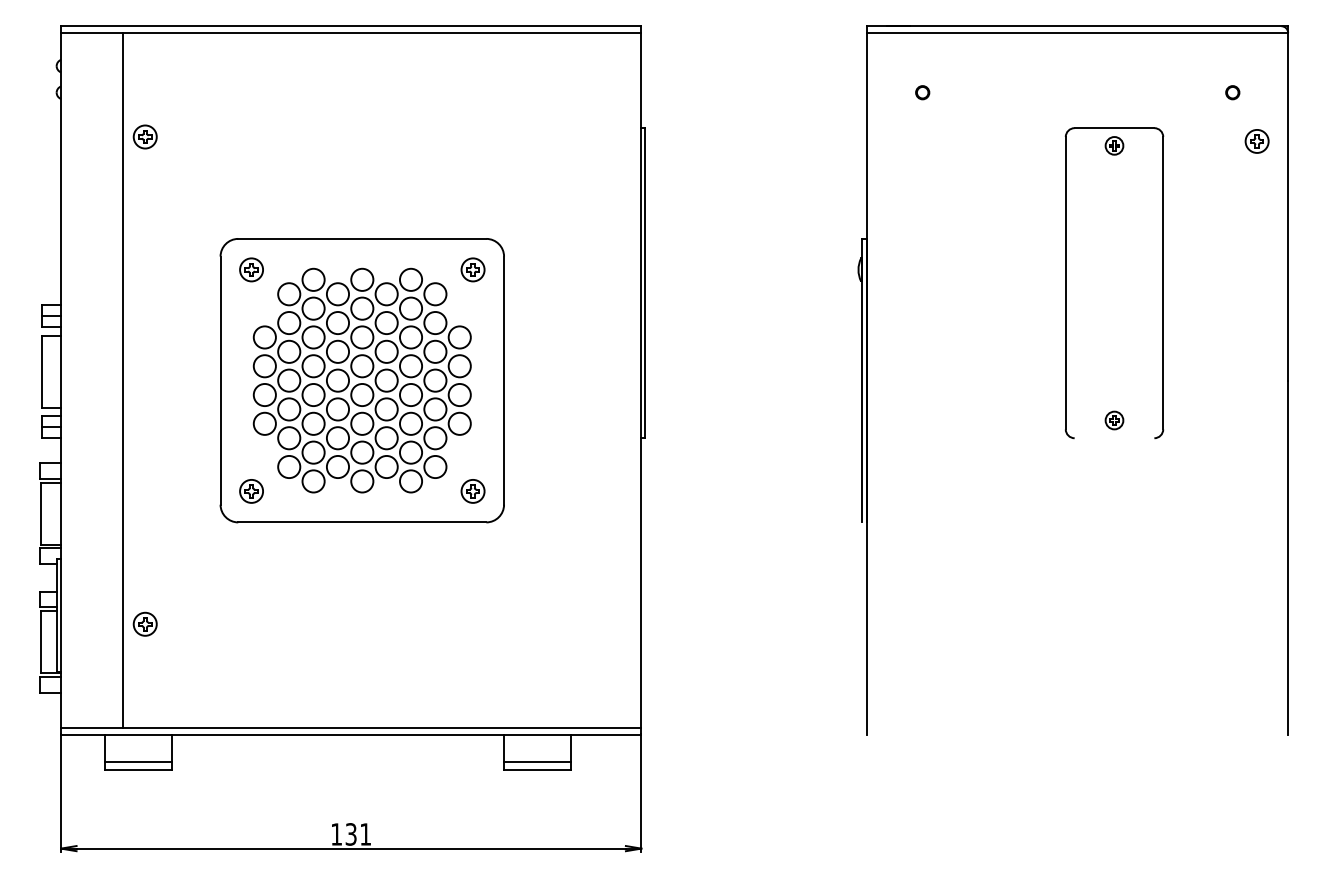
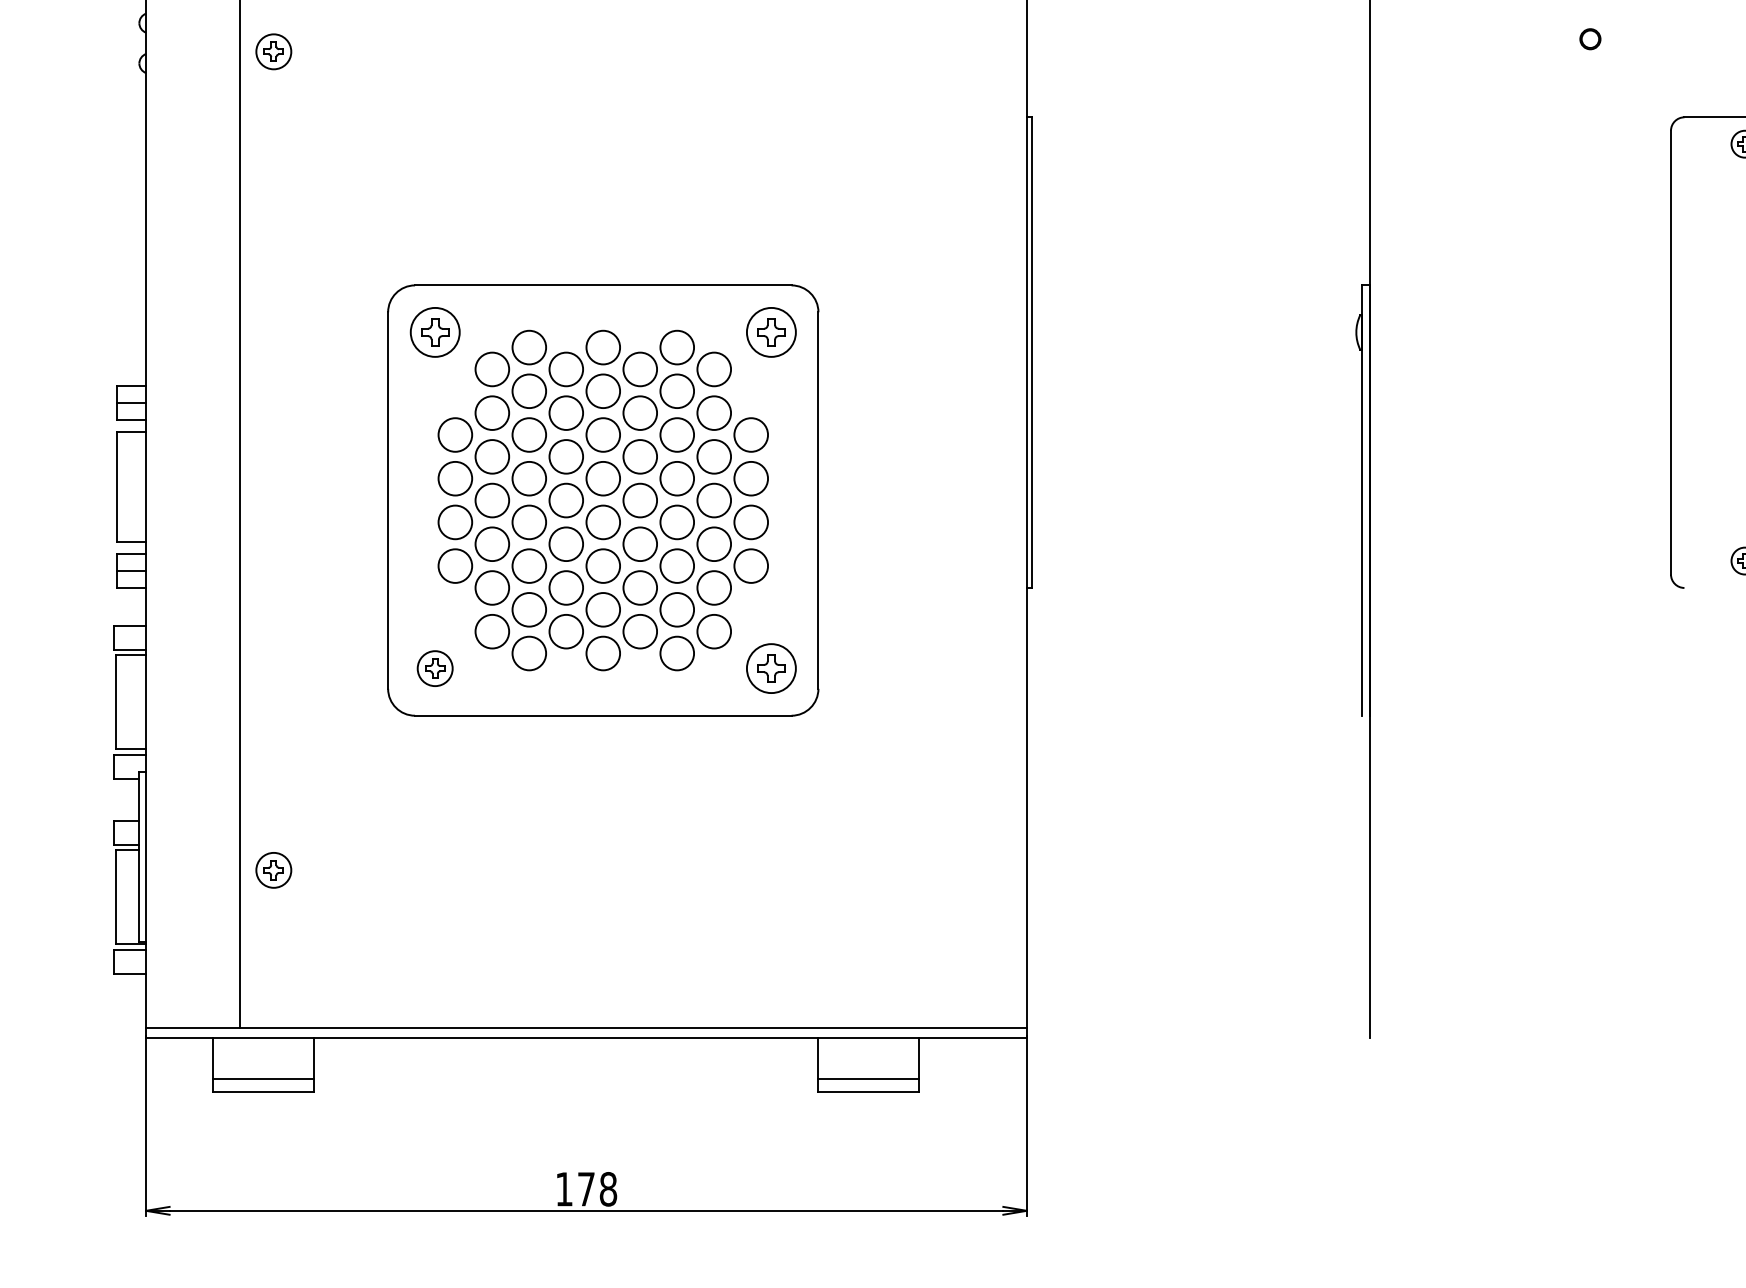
circle: (922, 92) -> (1590, 38), moved
part: (144, 136) -> (272, 51), moved
part: (251, 269) -> (435, 331), size x1.4
part: (472, 269) -> (770, 331), size x1.4
part: (472, 491) -> (770, 668), size x1.4
text: (358, 834) -> (597, 1189), 131 -> 178

